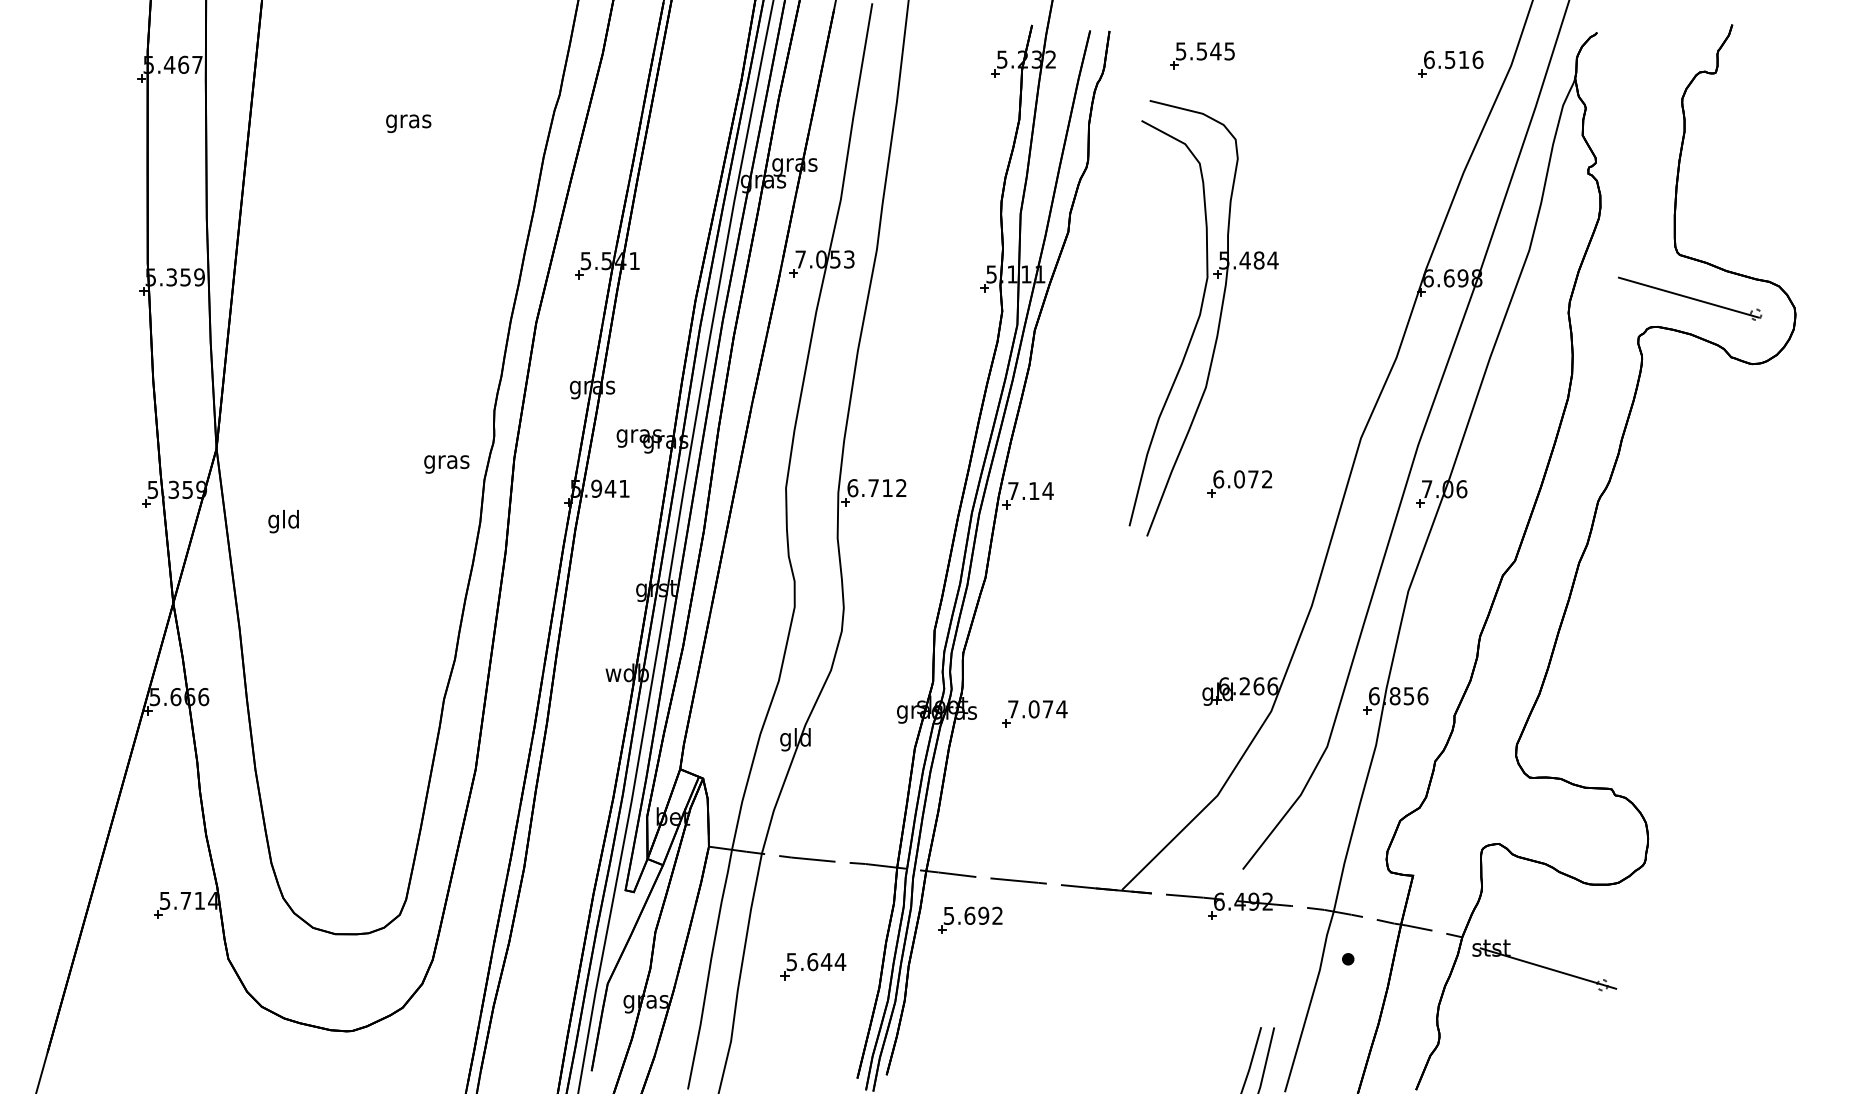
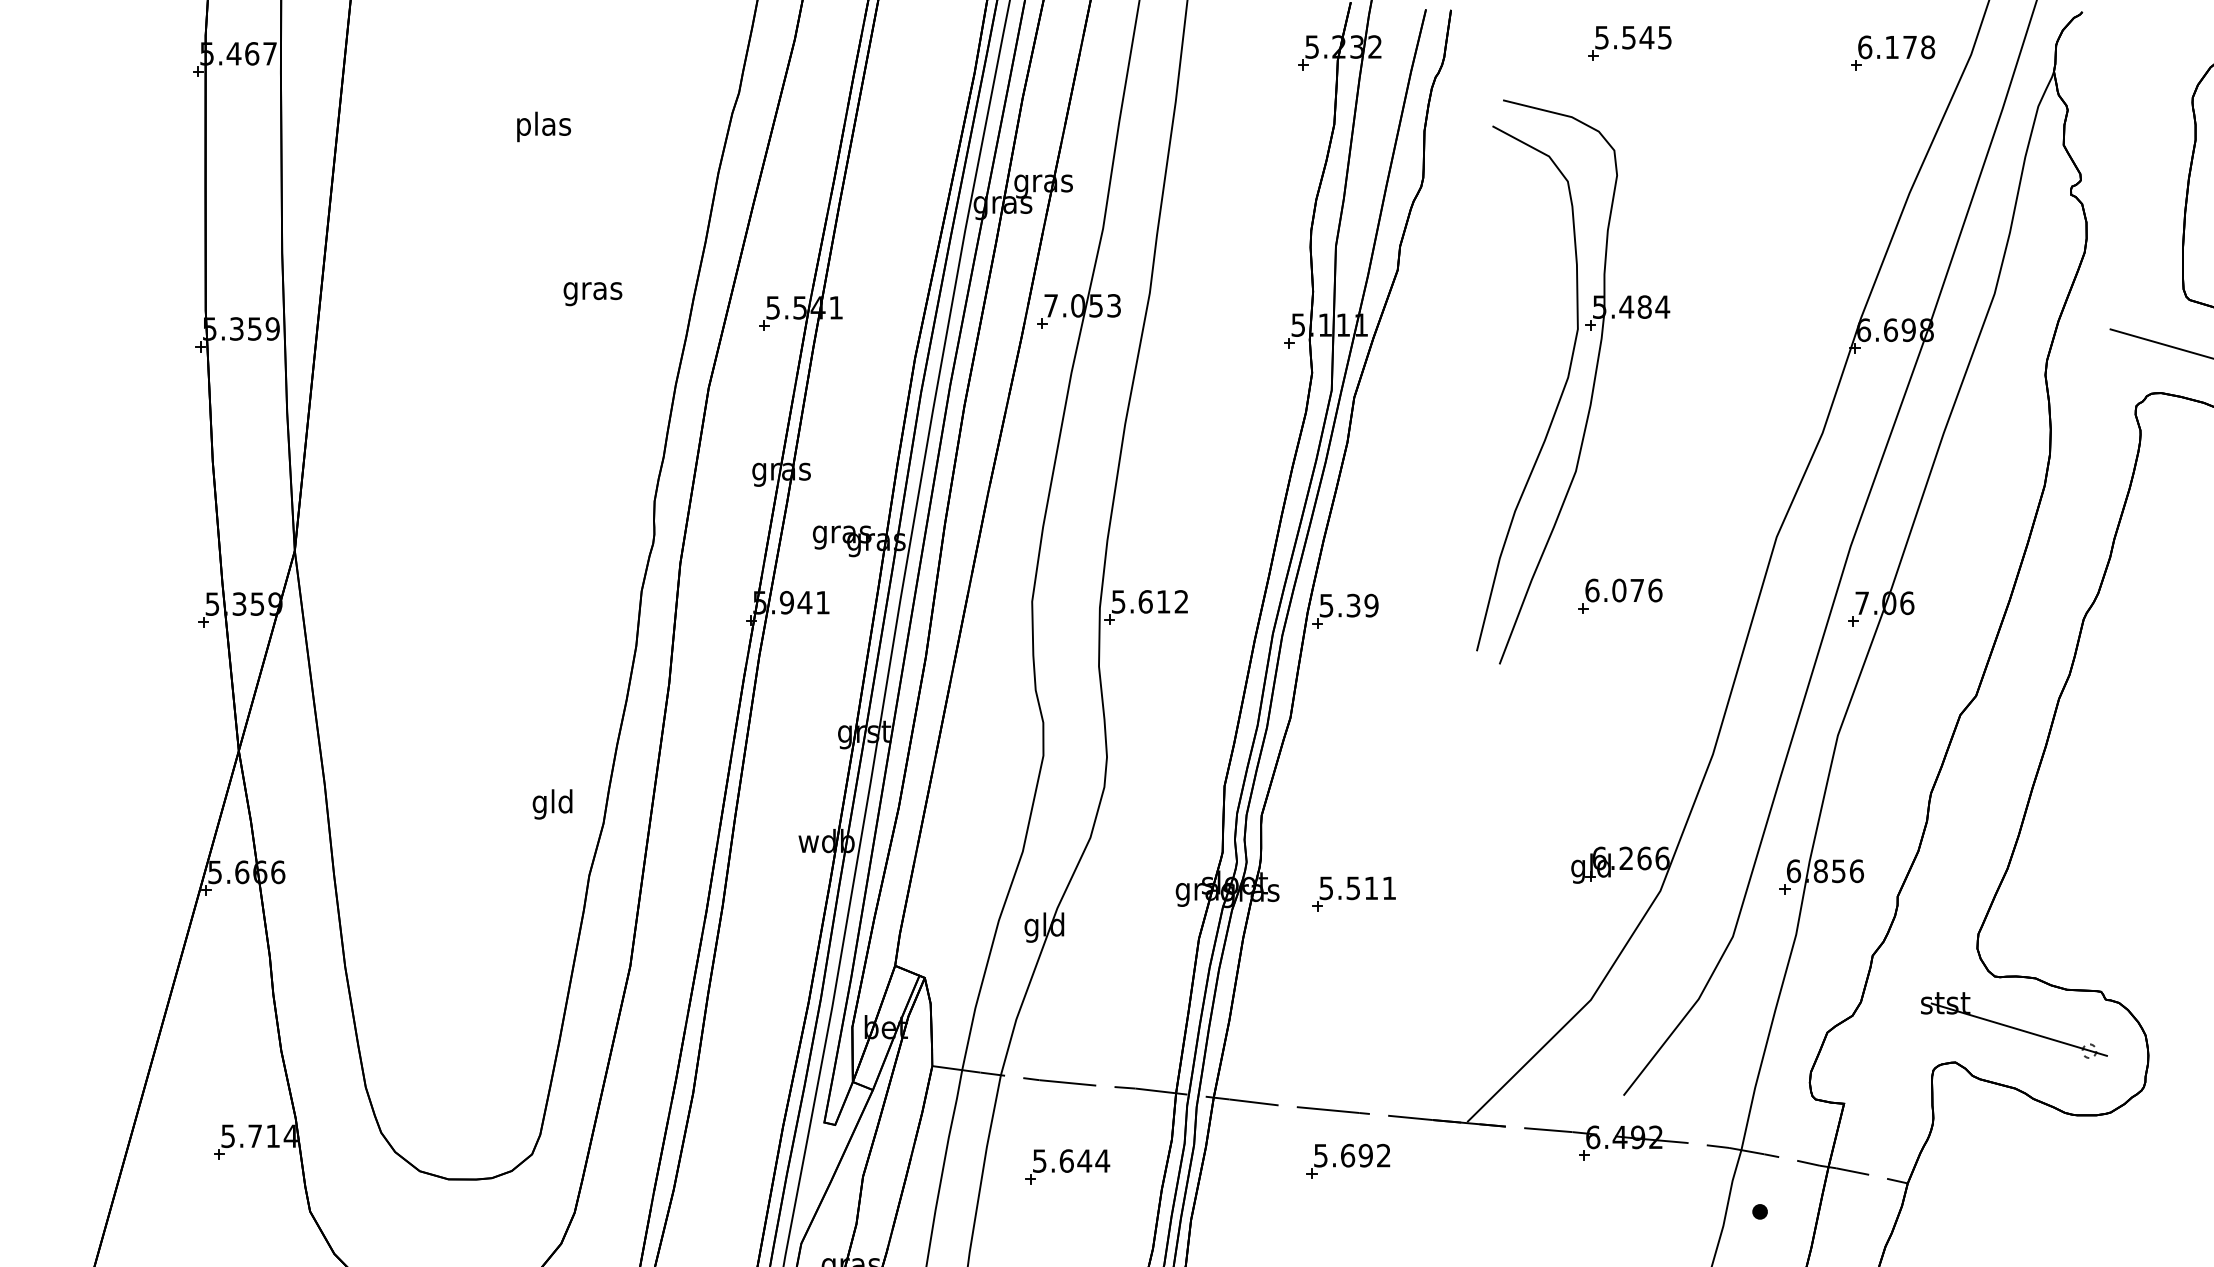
part: (1202, 55) -> (1629, 42), moved
text: (1464, 59) -> (1910, 46), 6.516 -> 6.178
text: (408, 121) -> (543, 127), gras -> plas
text: (446, 464) -> (592, 294), moved
text: (1267, 479) -> (1655, 590), 6.072 -> 6.076
text: (863, 488) -> (1132, 602), 6.712 -> 5.612
text: (1030, 491) -> (1348, 606), 7.14 -> 5.39
text: (283, 521) -> (552, 804), moved
text: (1037, 709) -> (1357, 888), 7.074 -> 5.511
part: (970, 919) -> (1348, 1160), moved
part: (1544, 965) -> (2014, 1025), moved
part: (813, 966) -> (1067, 1166), moved

